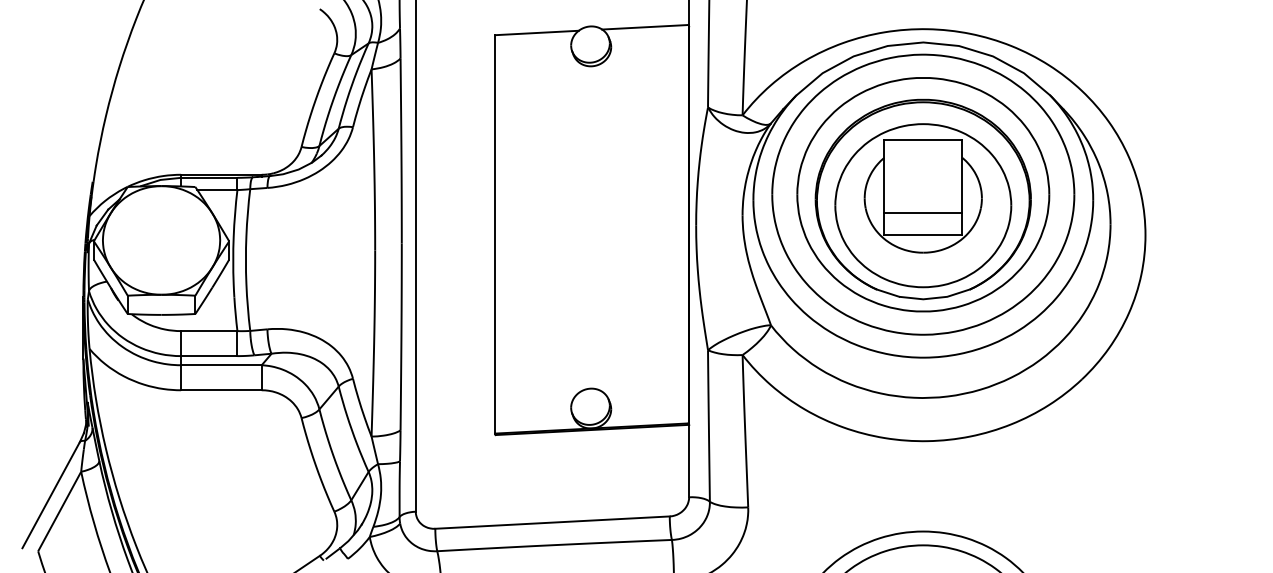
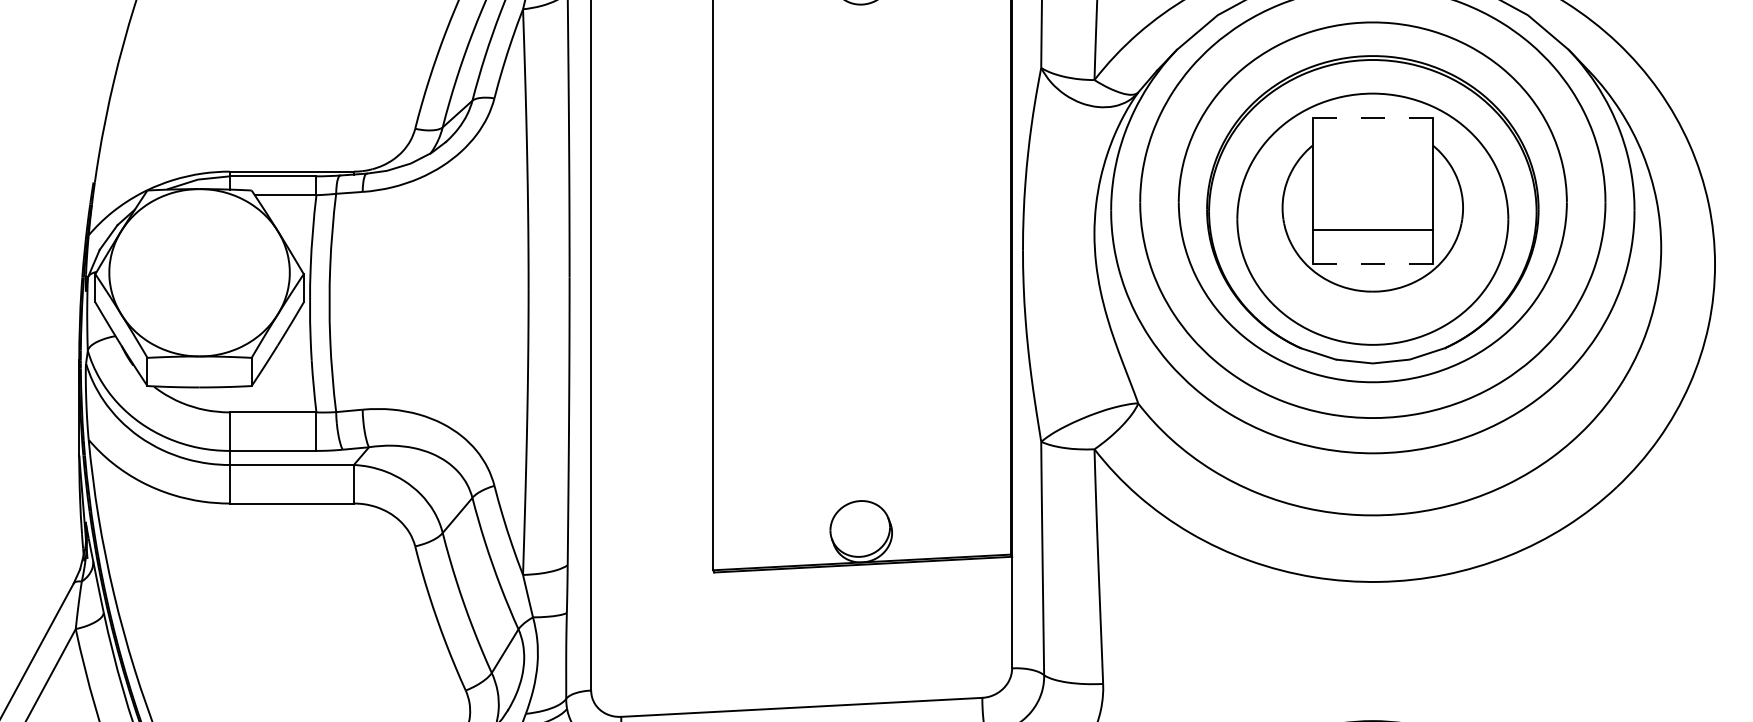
line: (922, 140) -> (1371, 118), solid -> dashed
line: (923, 234) -> (1373, 263), solid -> dashed

